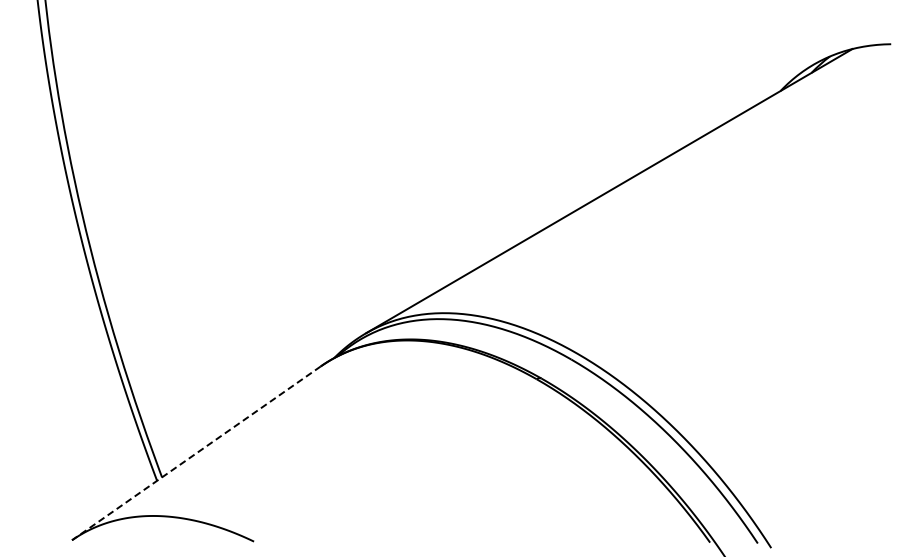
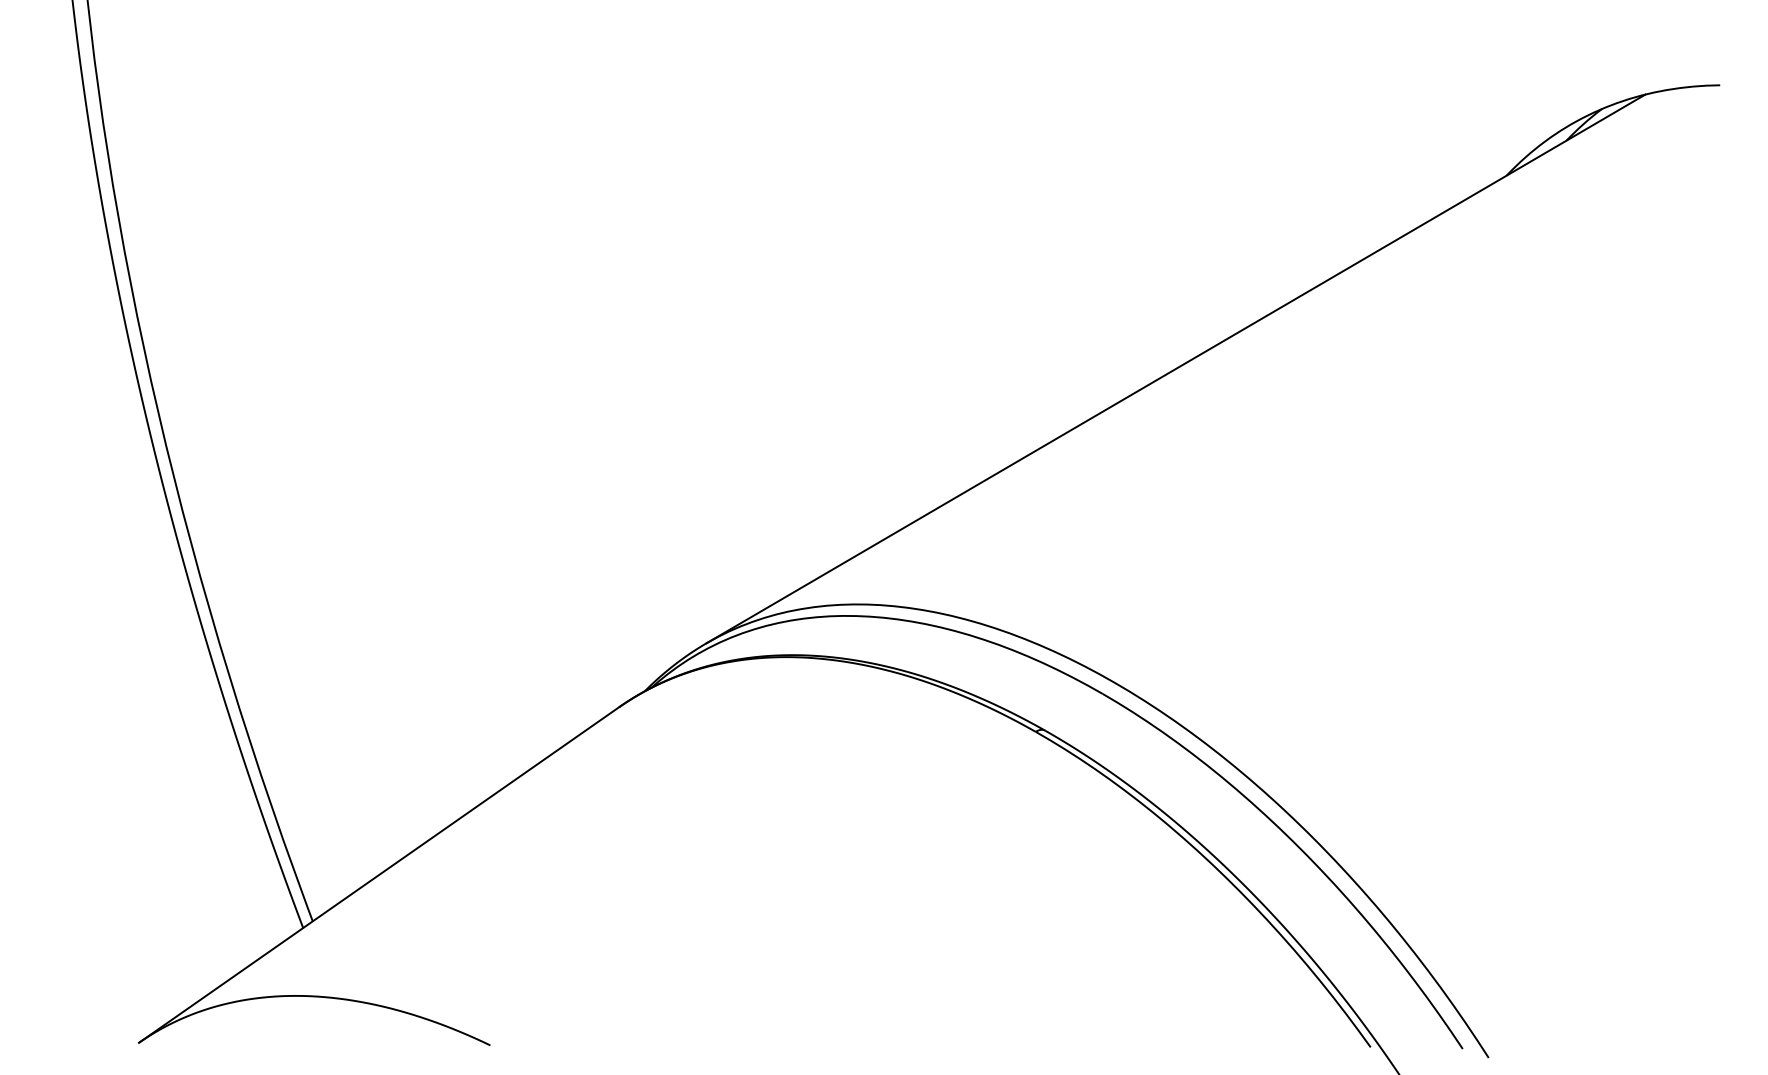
line: (196, 453) -> (379, 875), dashed -> solid

